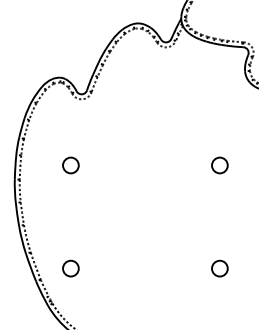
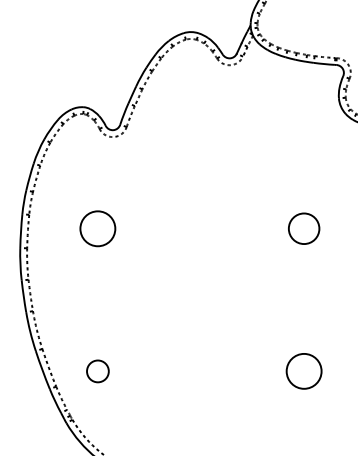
circle: (70, 165) -> (97, 228), size x1.6
circle: (219, 165) -> (303, 228), size x1.4
circle: (219, 268) -> (303, 371), size x1.6

